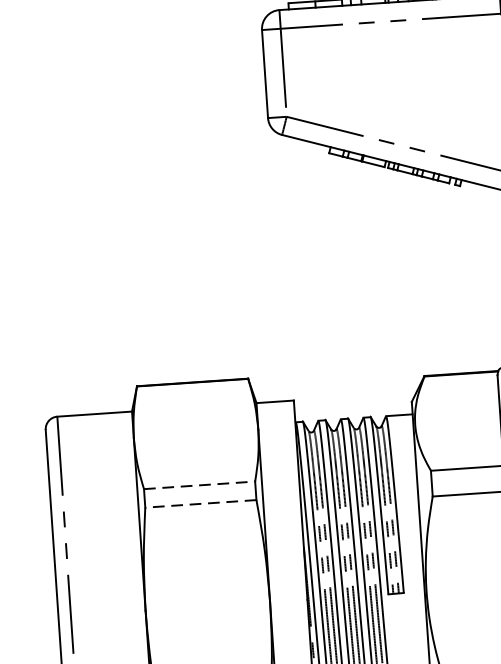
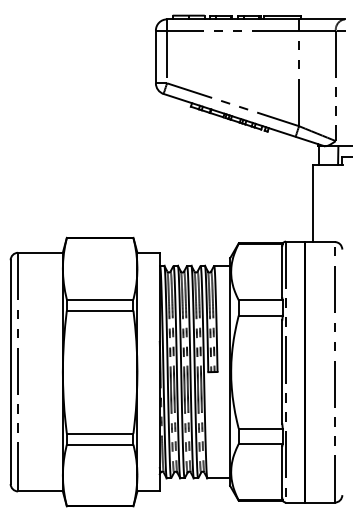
line: (200, 485) -> (100, 299), dashed -> solid
line: (199, 503) -> (99, 310), dashed -> solid

